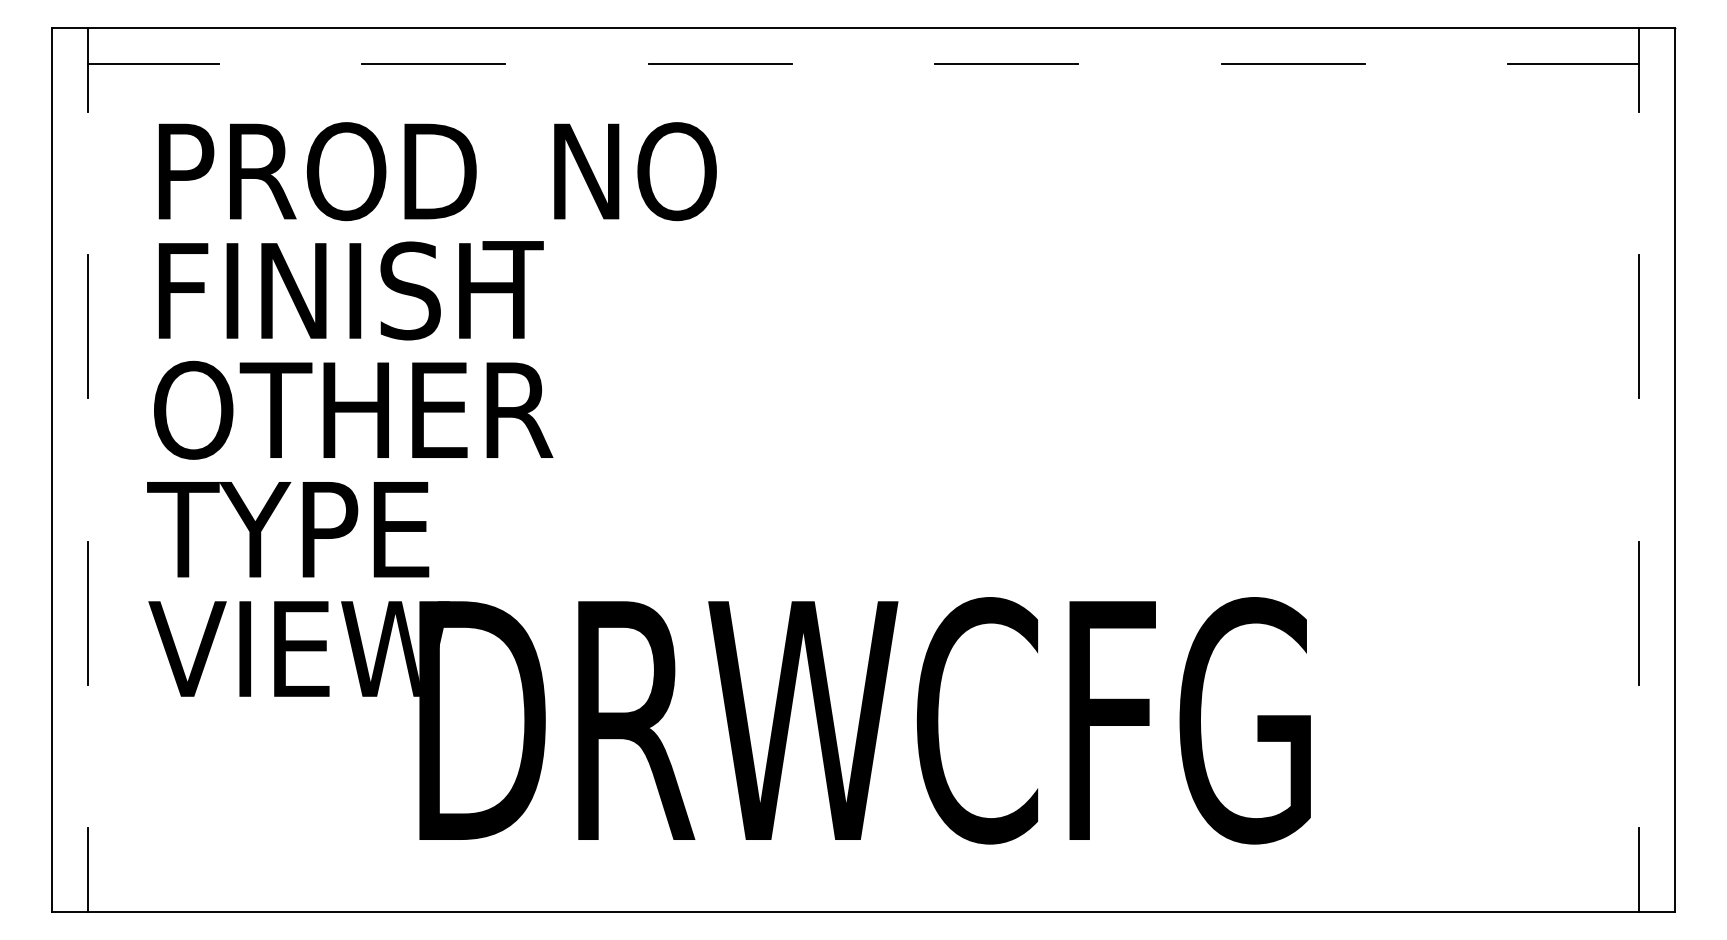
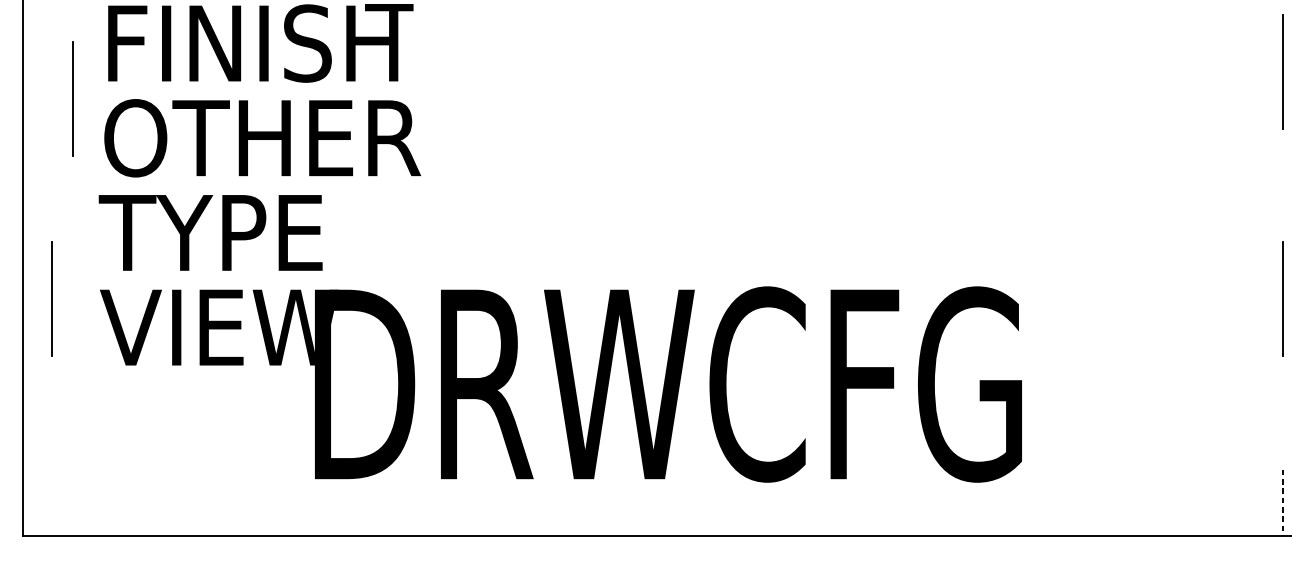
line: (87, 326) -> (72, 98), moved
line: (87, 869) -> (51, 502), removed
line: (1639, 869) -> (1282, 502), solid -> dashed

